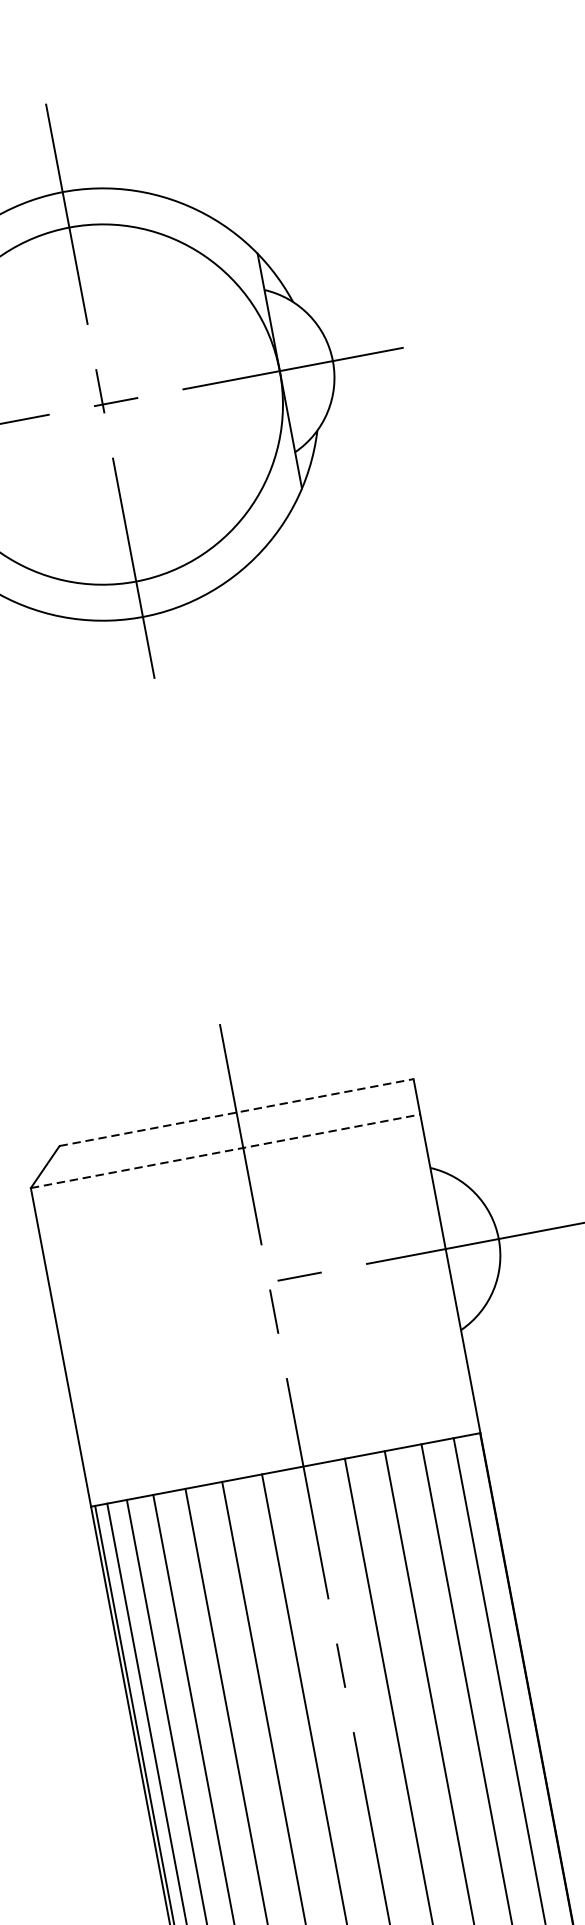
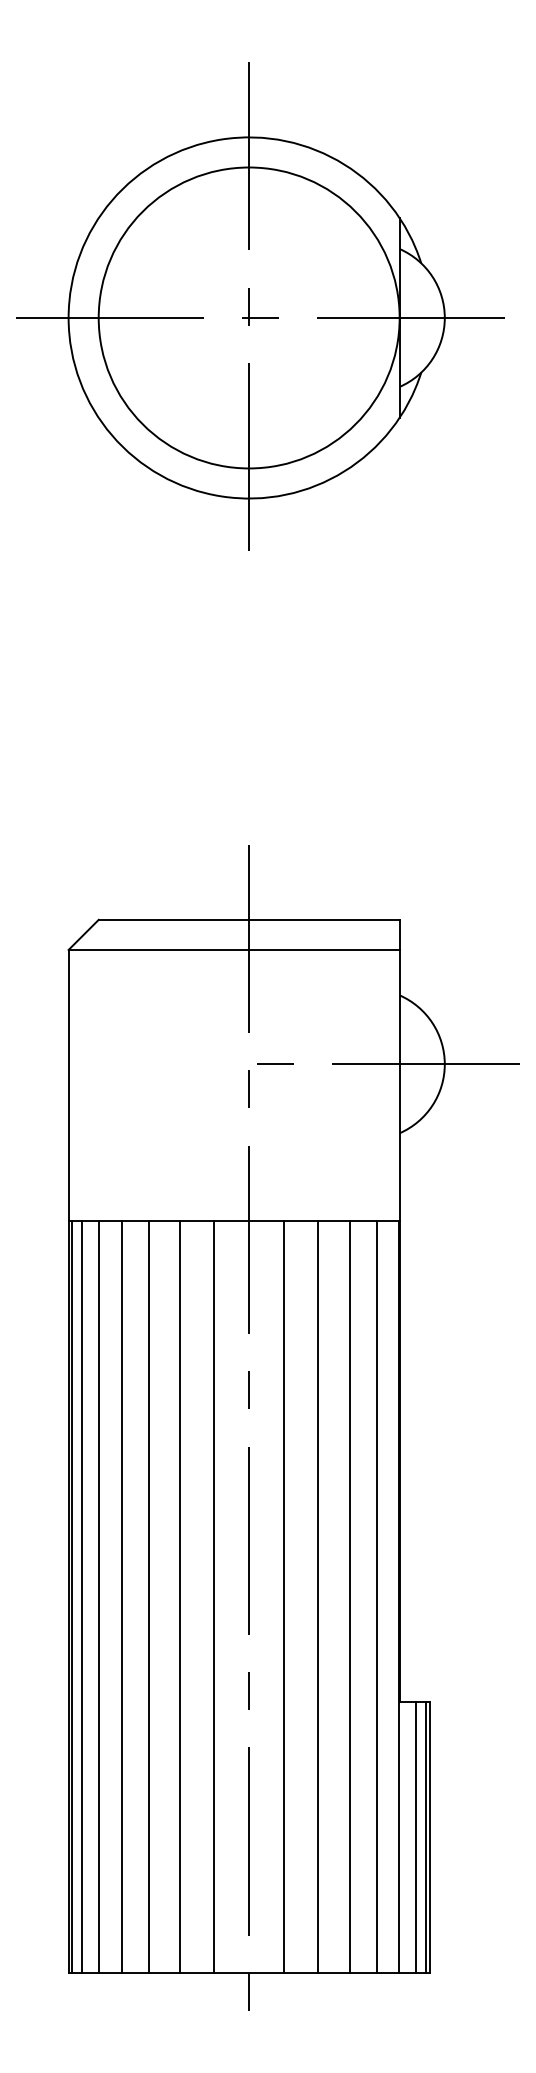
line: (236, 1112) -> (249, 919), dashed -> solid
line: (225, 1150) -> (234, 949), dashed -> solid

